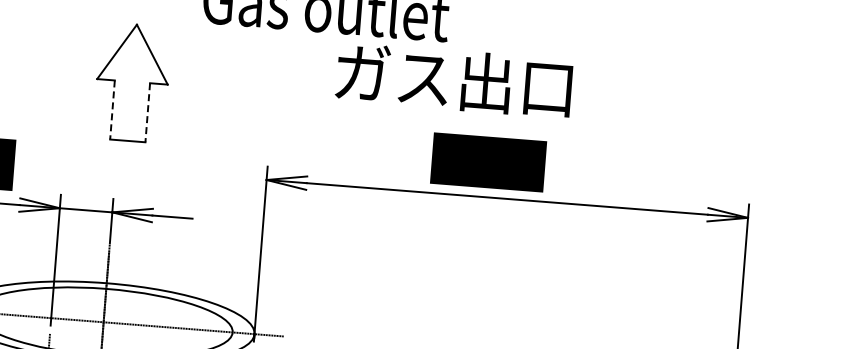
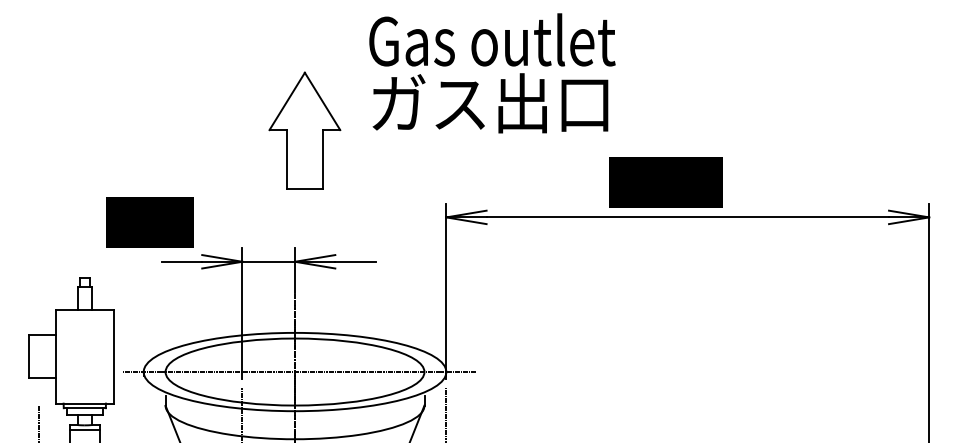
text: (454, 80) -> (490, 103), moved
line: (112, 109) -> (287, 159), dashed -> solid
line: (147, 112) -> (322, 159), dashed -> solid

